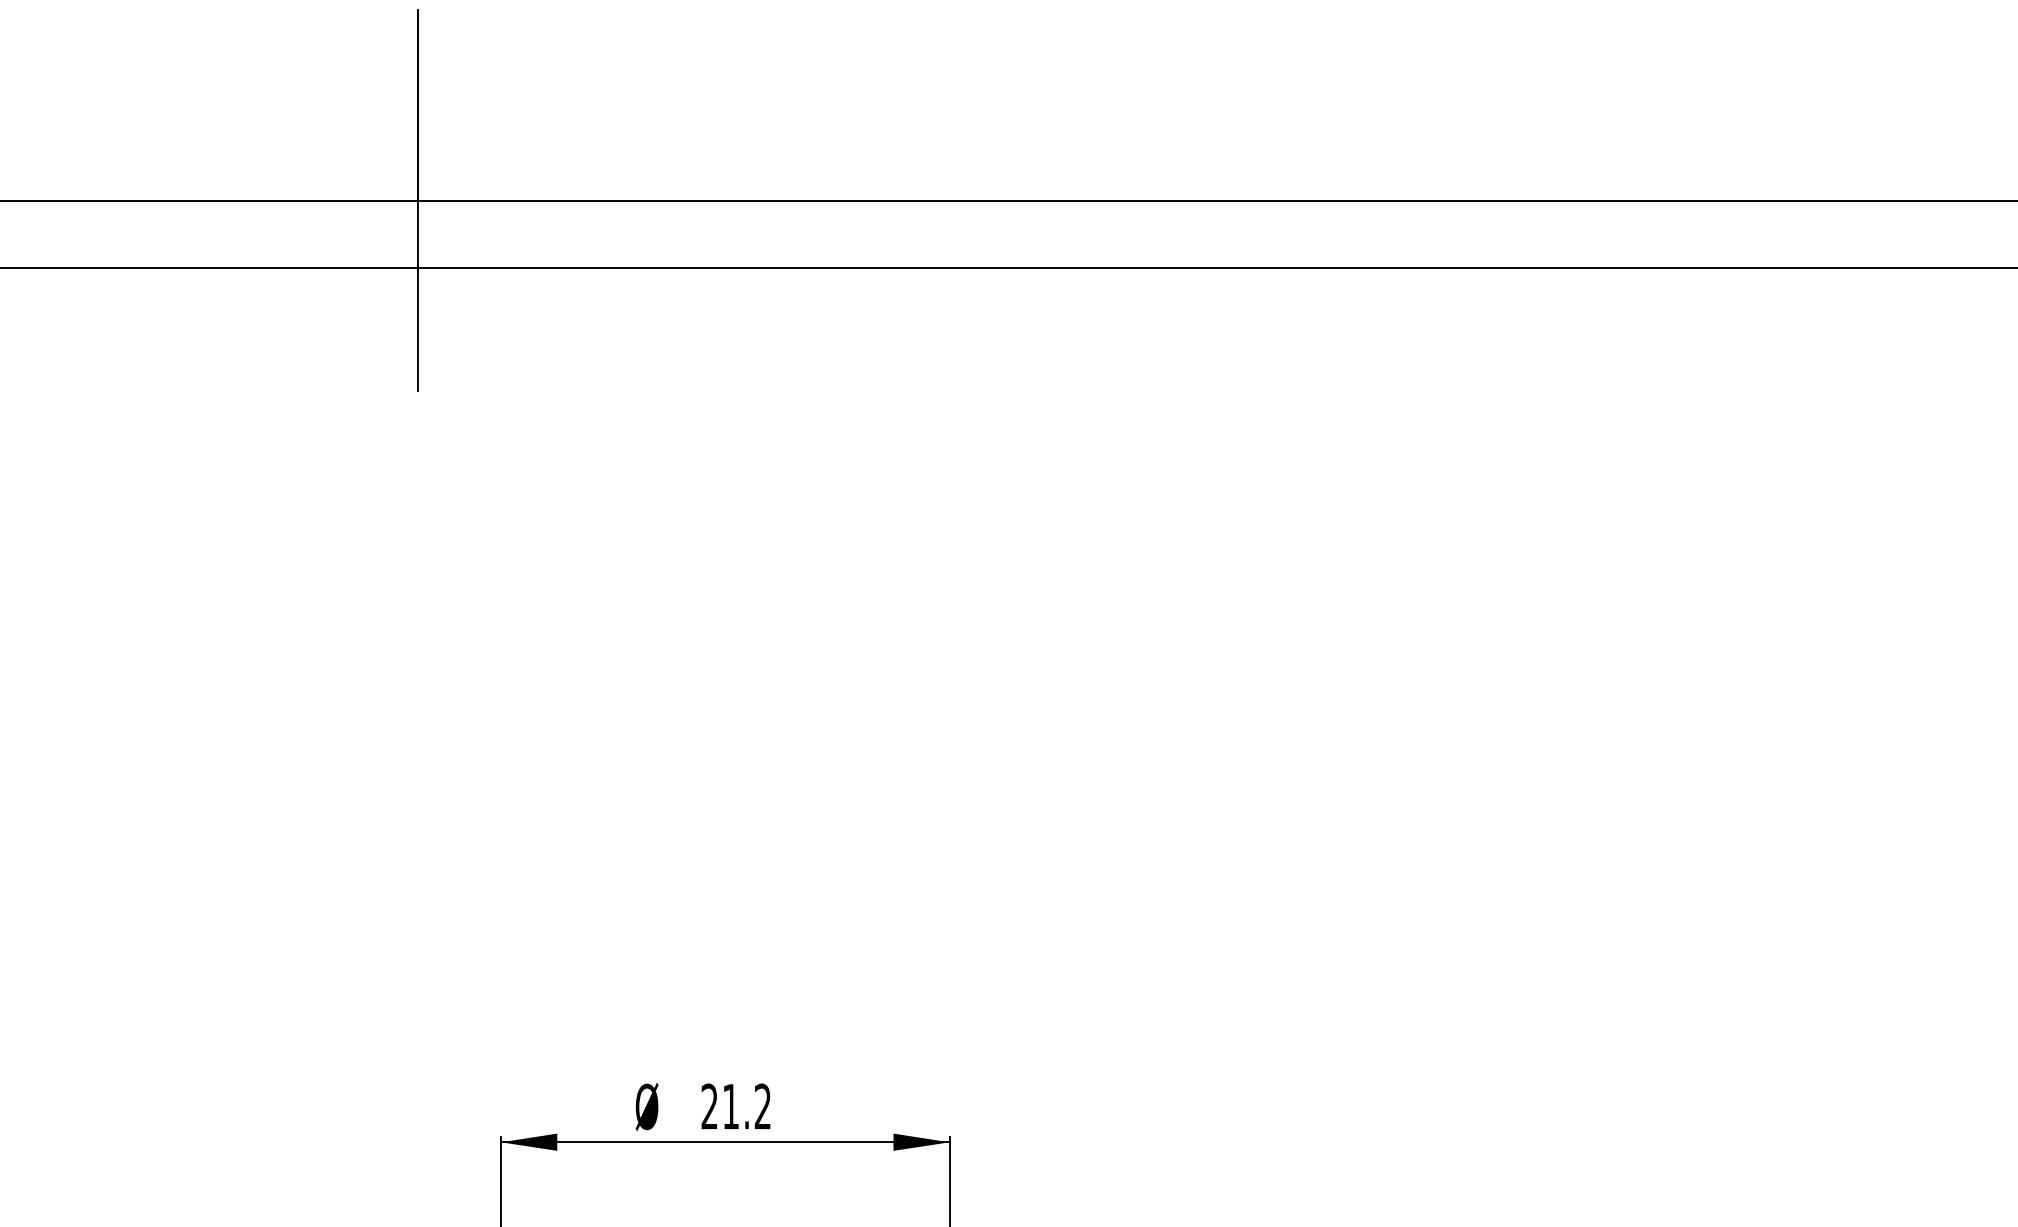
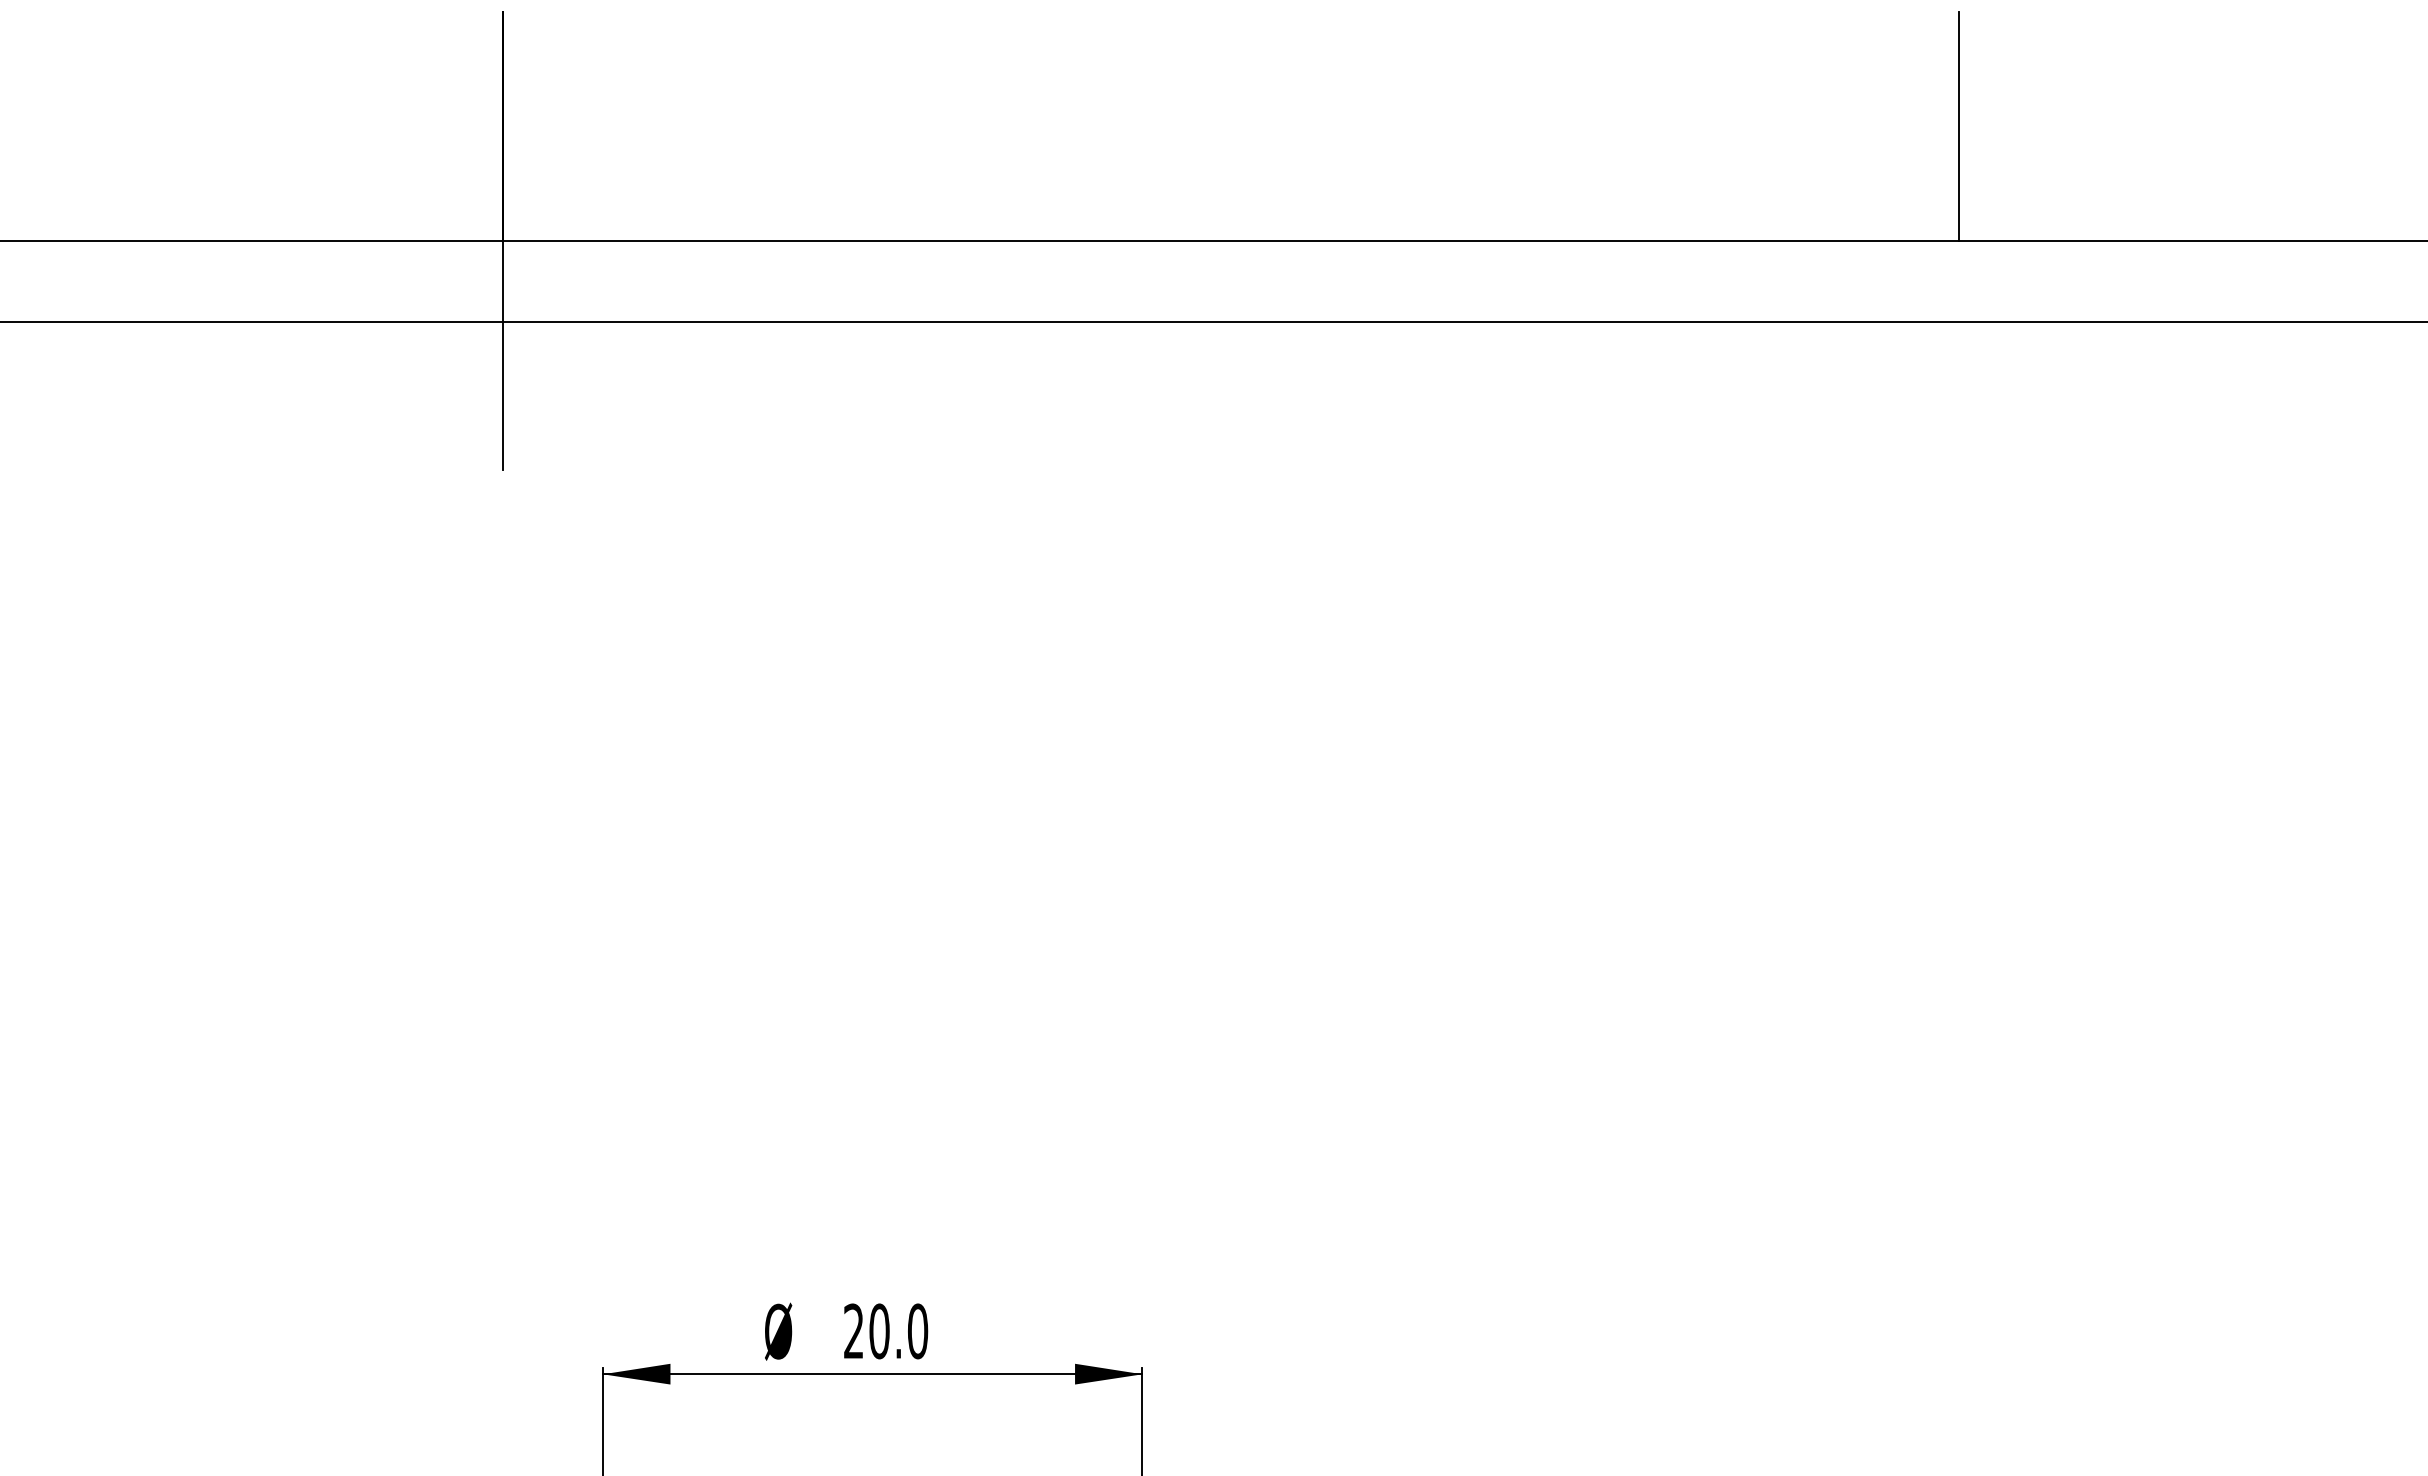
line: (1628, 105) -> (1959, 126), added
text: (746, 1106) -> (898, 1331), 21.2 -> 20.0

